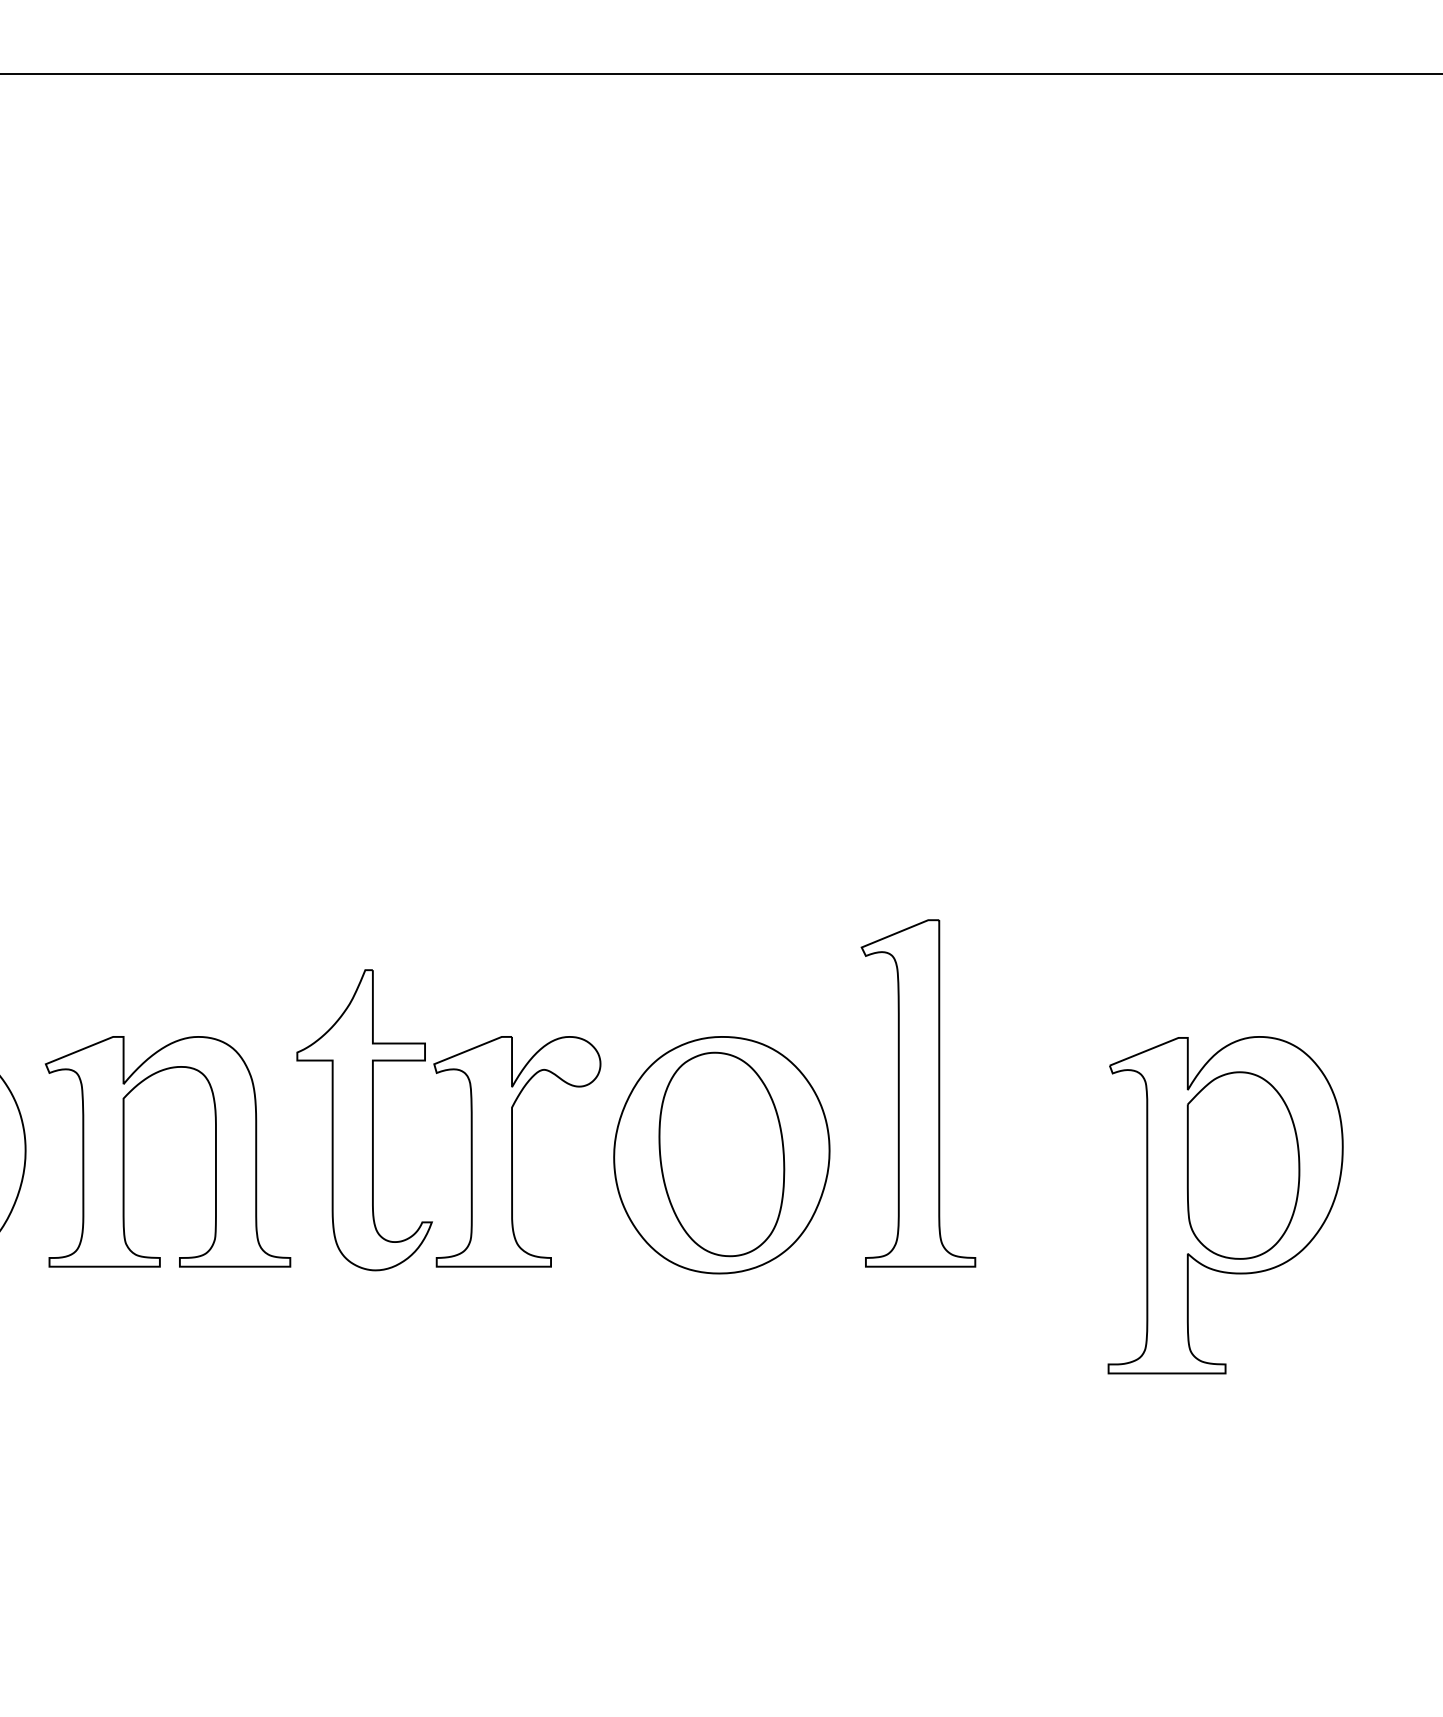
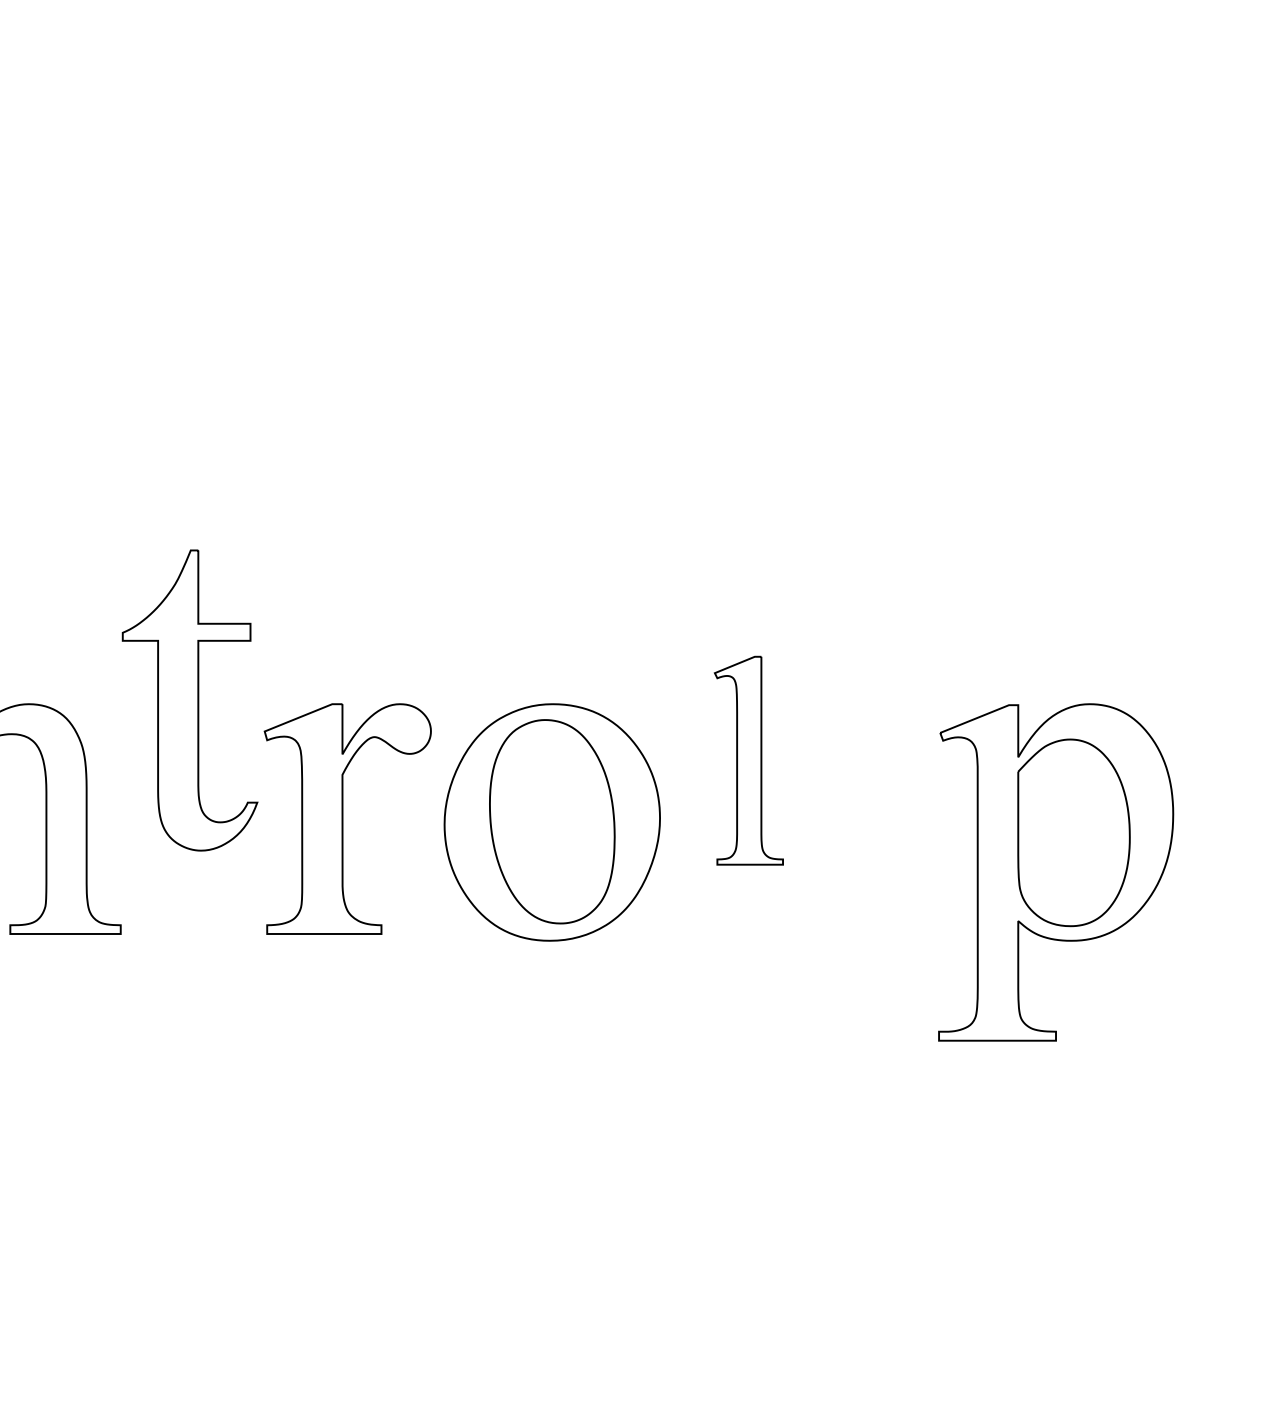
part: (918, 1093) -> (748, 760), size x0.6
part: (364, 1120) -> (189, 700), moved

